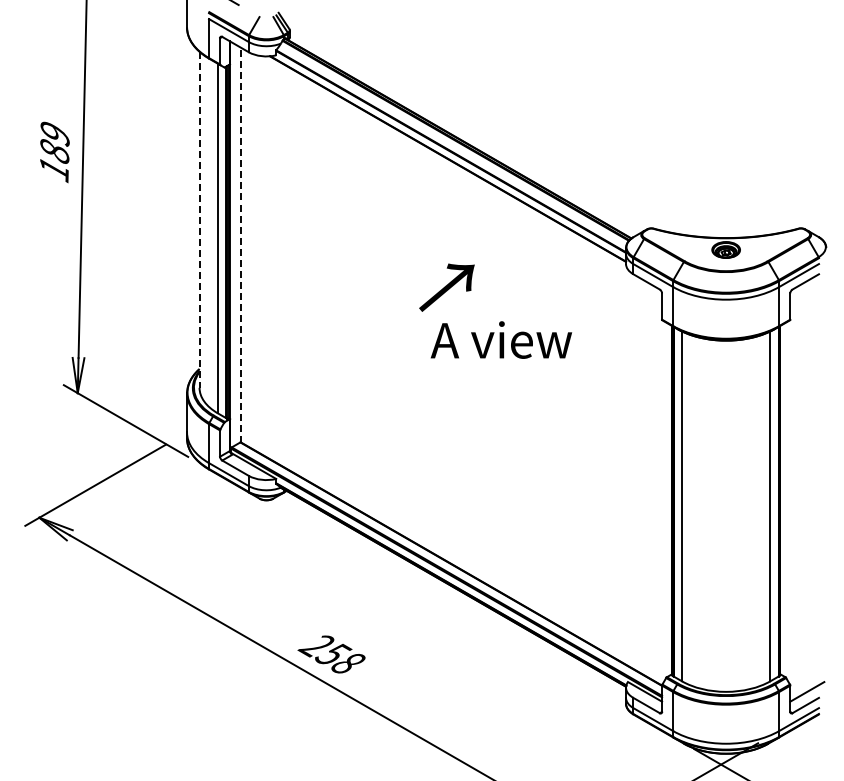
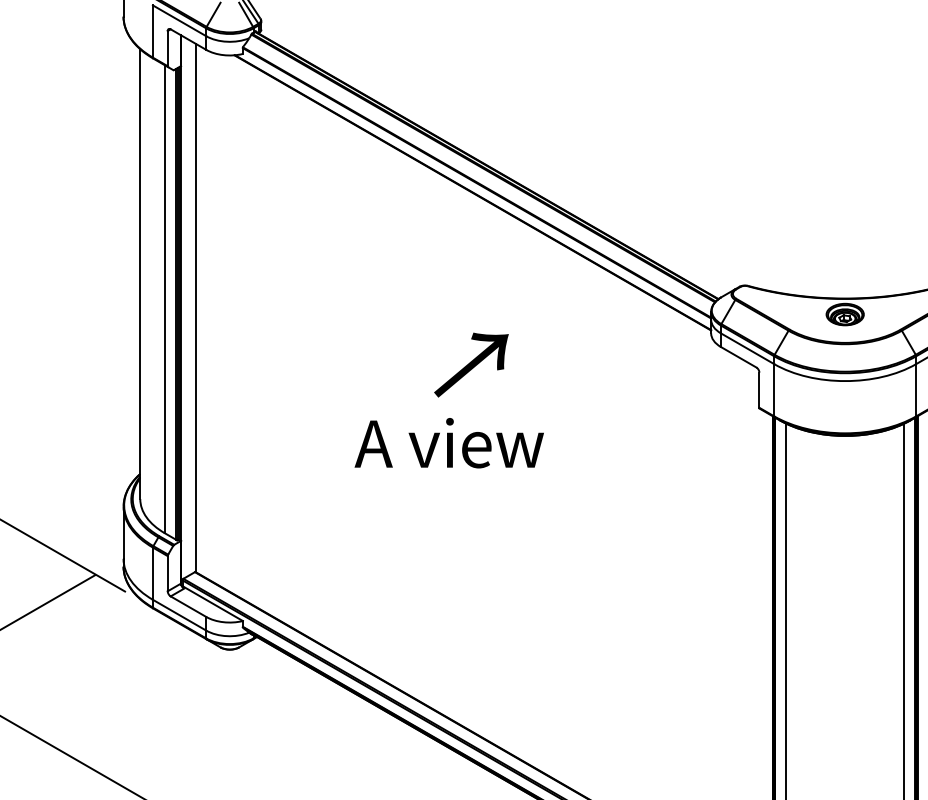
line: (199, 219) -> (140, 273), dashed -> solid
line: (241, 244) -> (196, 307), dashed -> solid
text: (501, 339) -> (449, 442), moved

